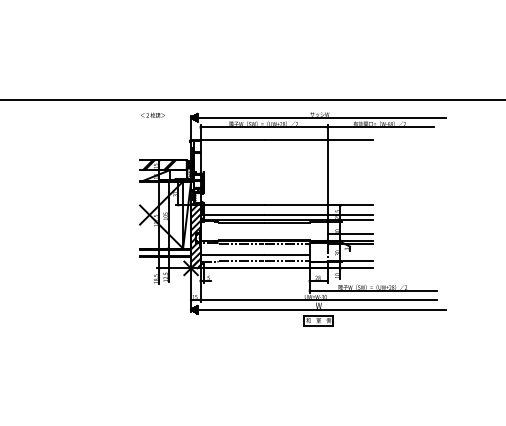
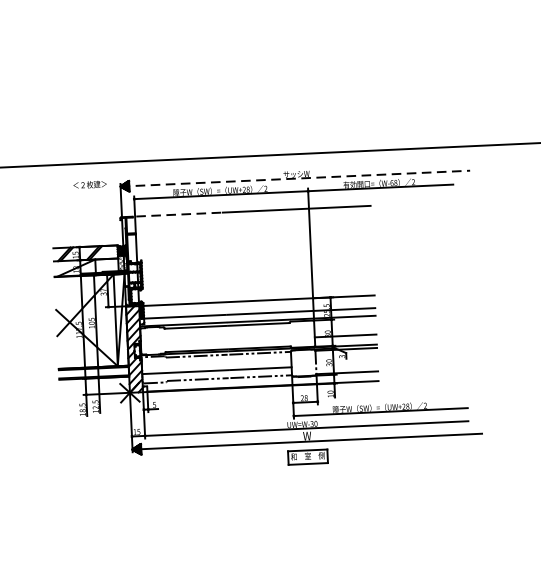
text: (152, 114) -> (89, 183), moved
line: (318, 117) -> (295, 178), solid -> dashed
line: (230, 140) -> (175, 215), solid -> dashed

